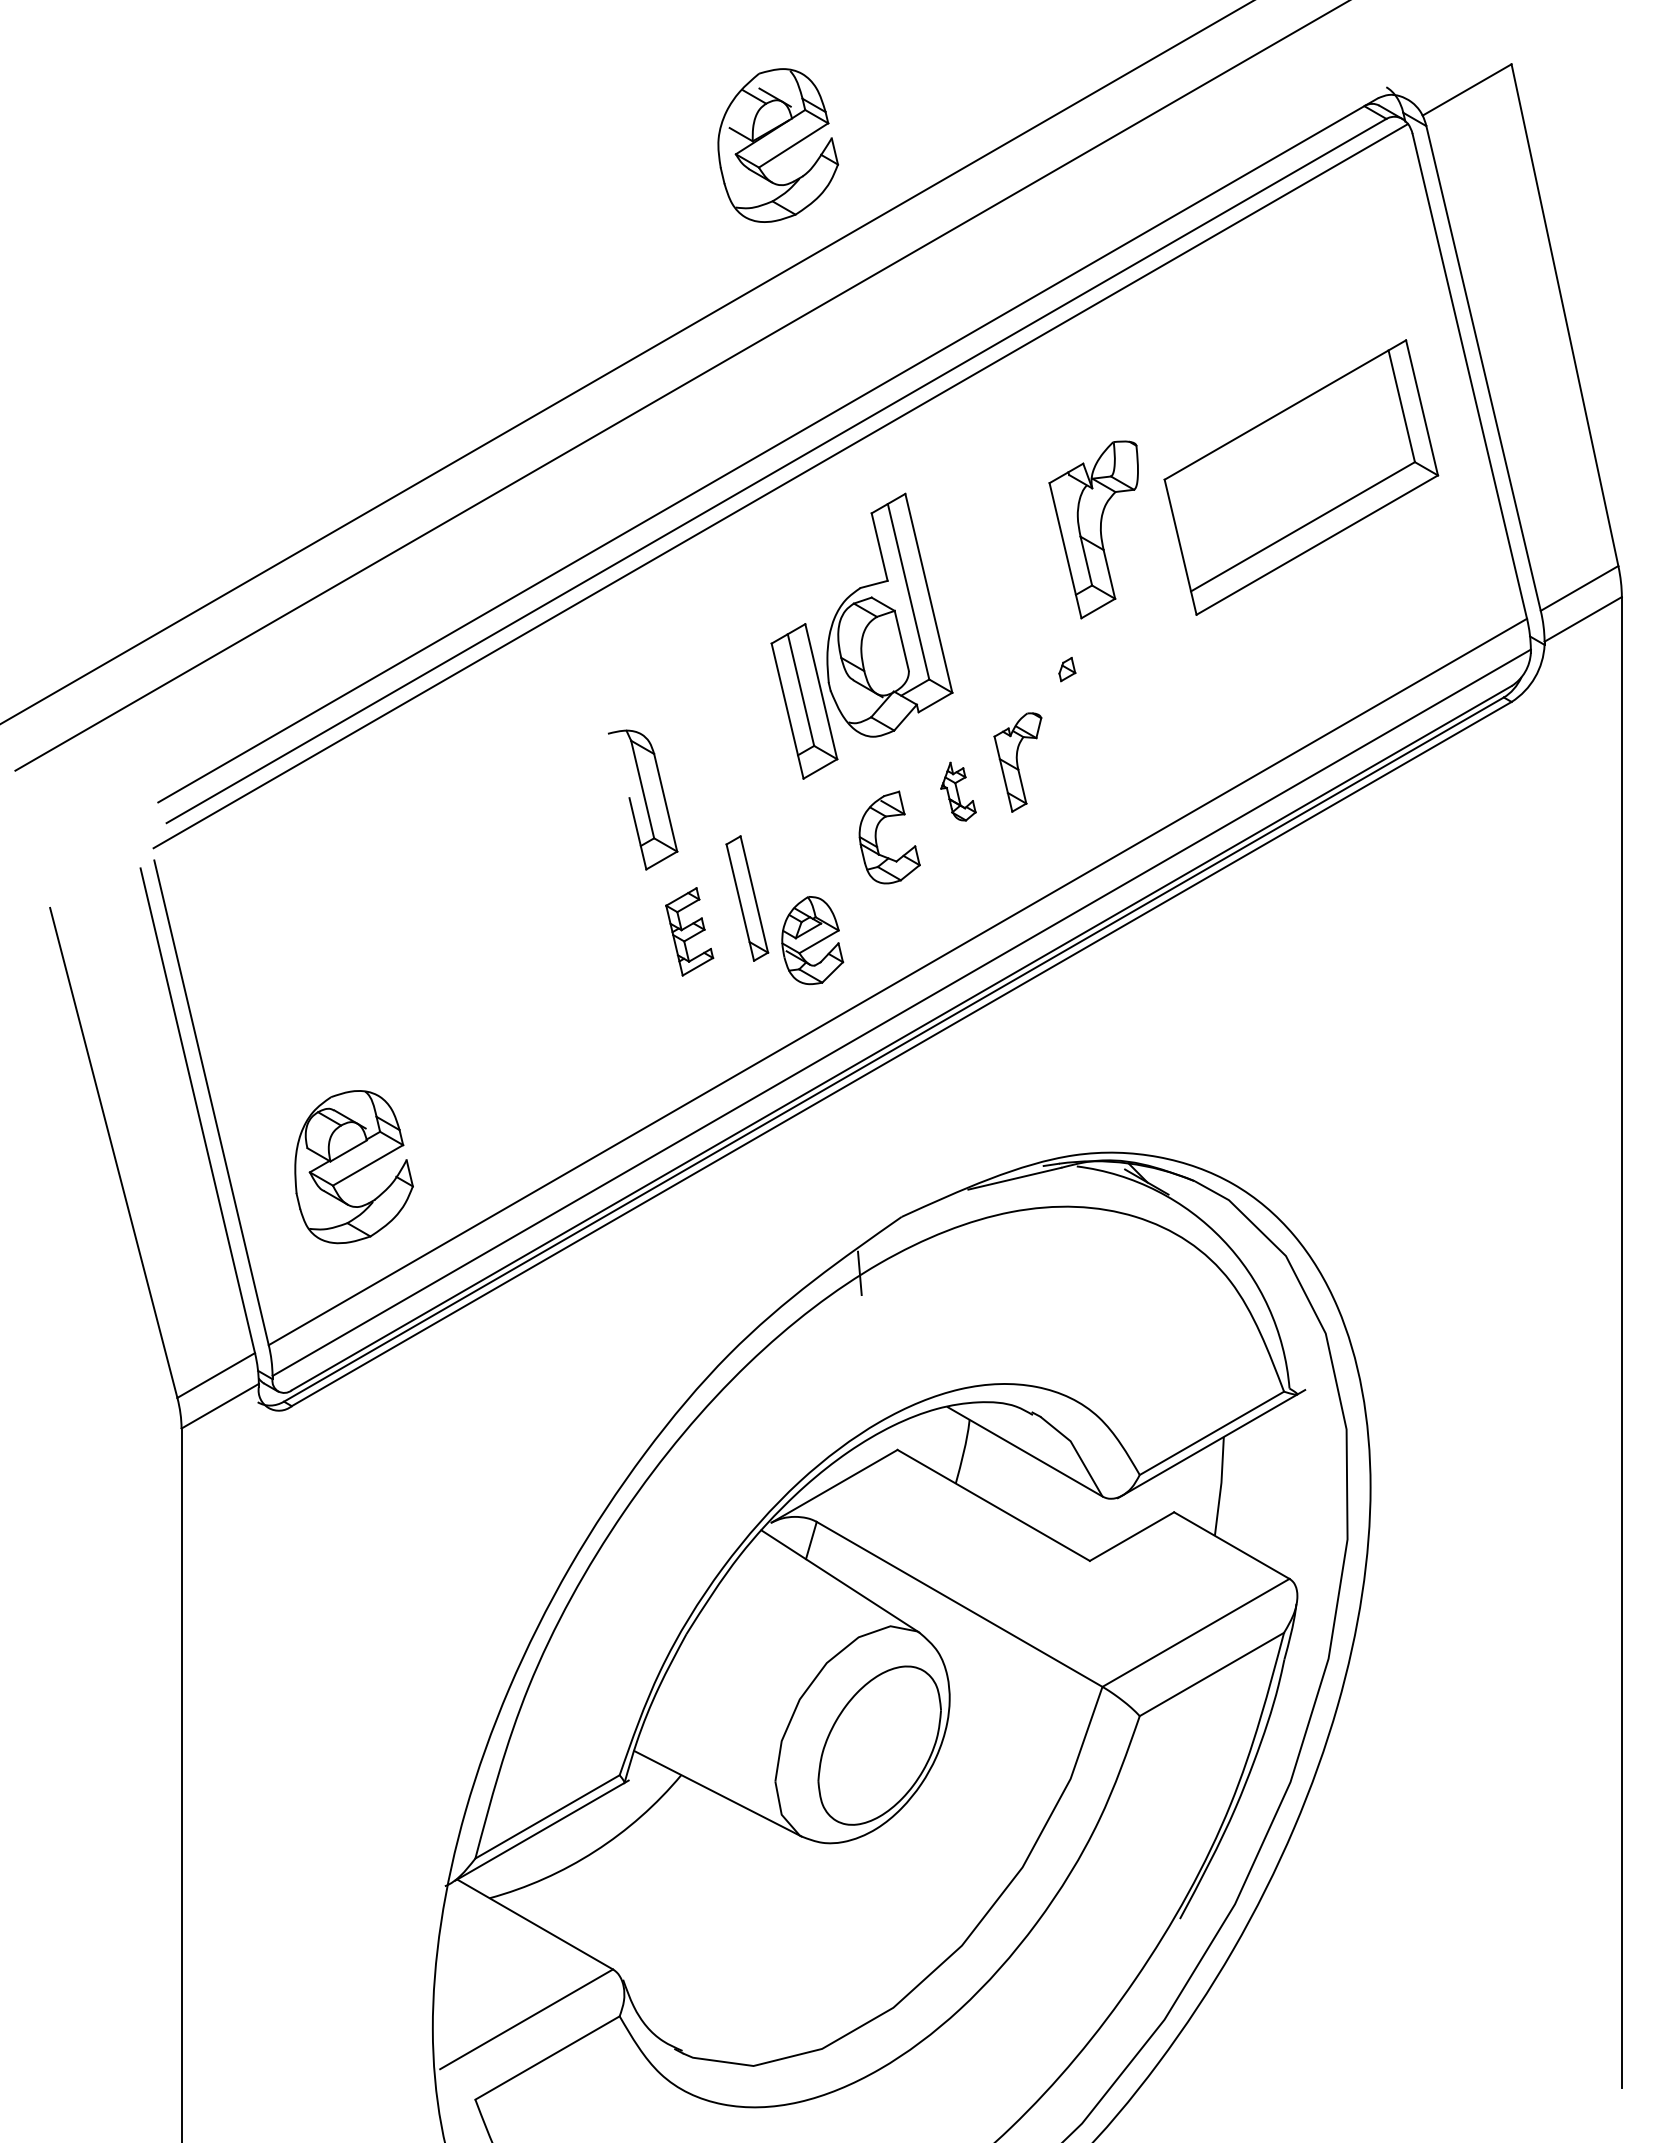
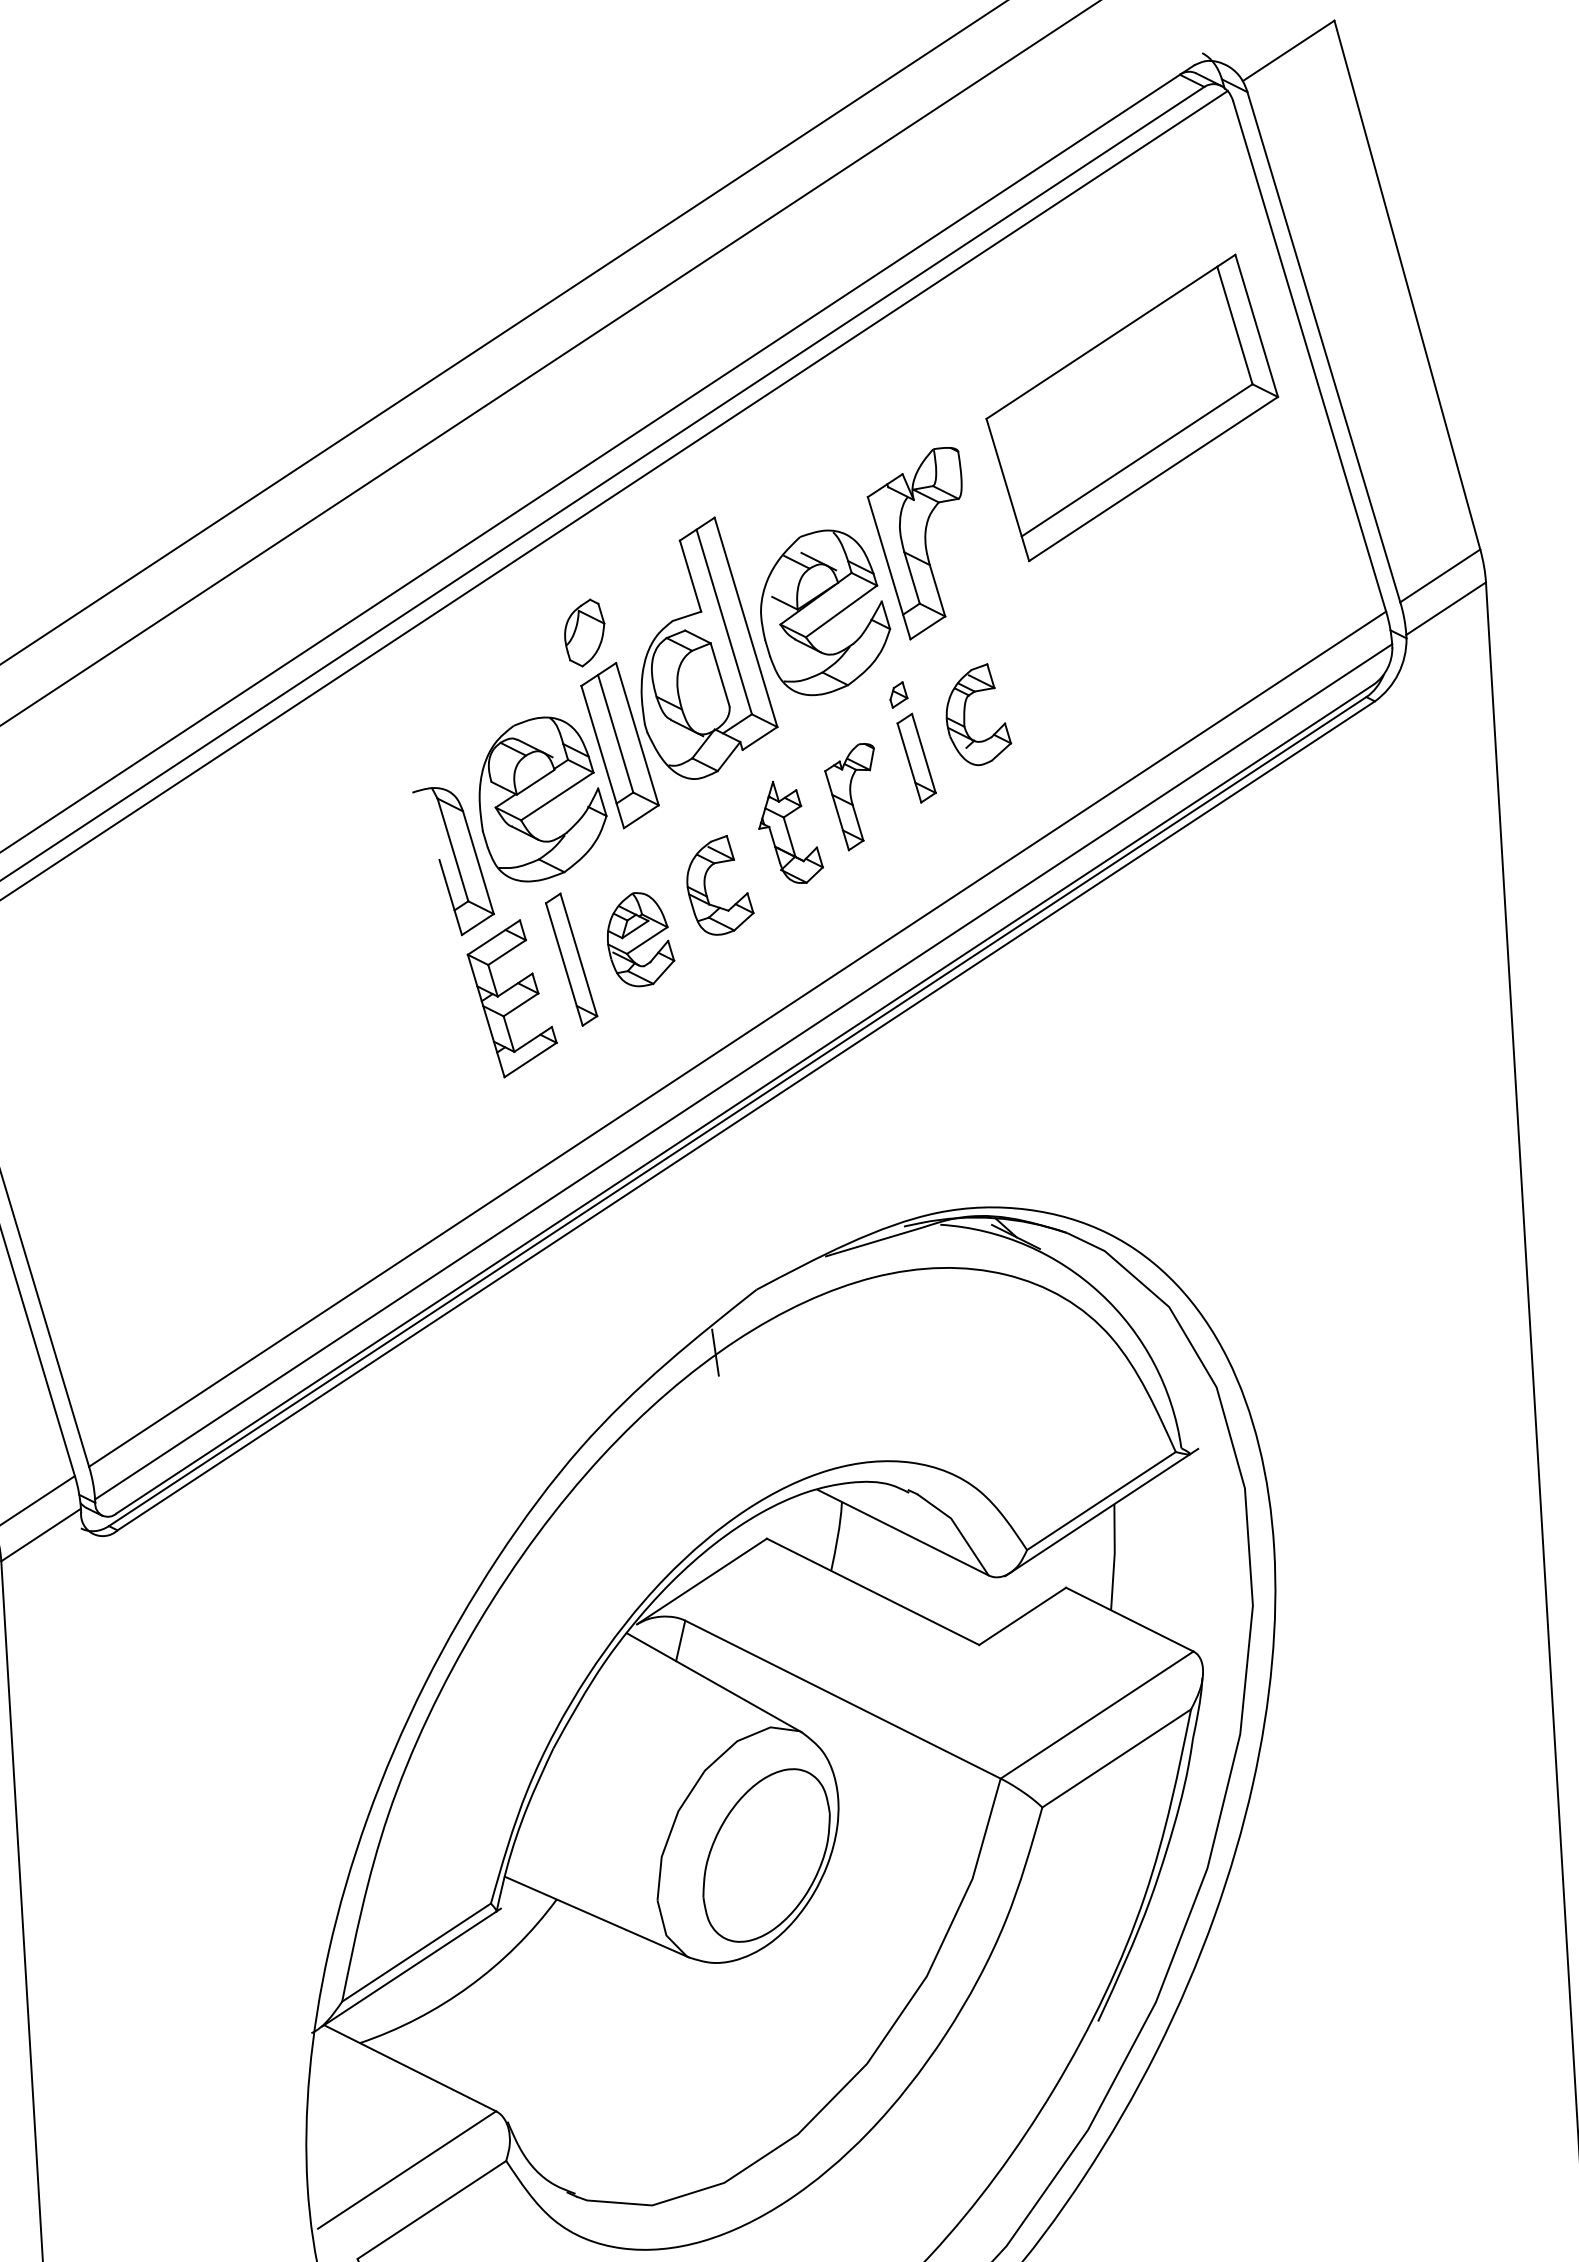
part: (778, 145) -> (825, 612), moved
part: (1301, 477) -> (1132, 407), moved
part: (777, 594) -> (584, 633), added
part: (1128, 692) -> (965, 715), added
part: (1080, 729) -> (916, 758), added
part: (958, 791) -> (790, 832), size x1.67
part: (689, 931) -> (511, 998), size x1.67
part: (812, 940) -> (640, 939), moved
part: (353, 1167) -> (541, 799), moved

